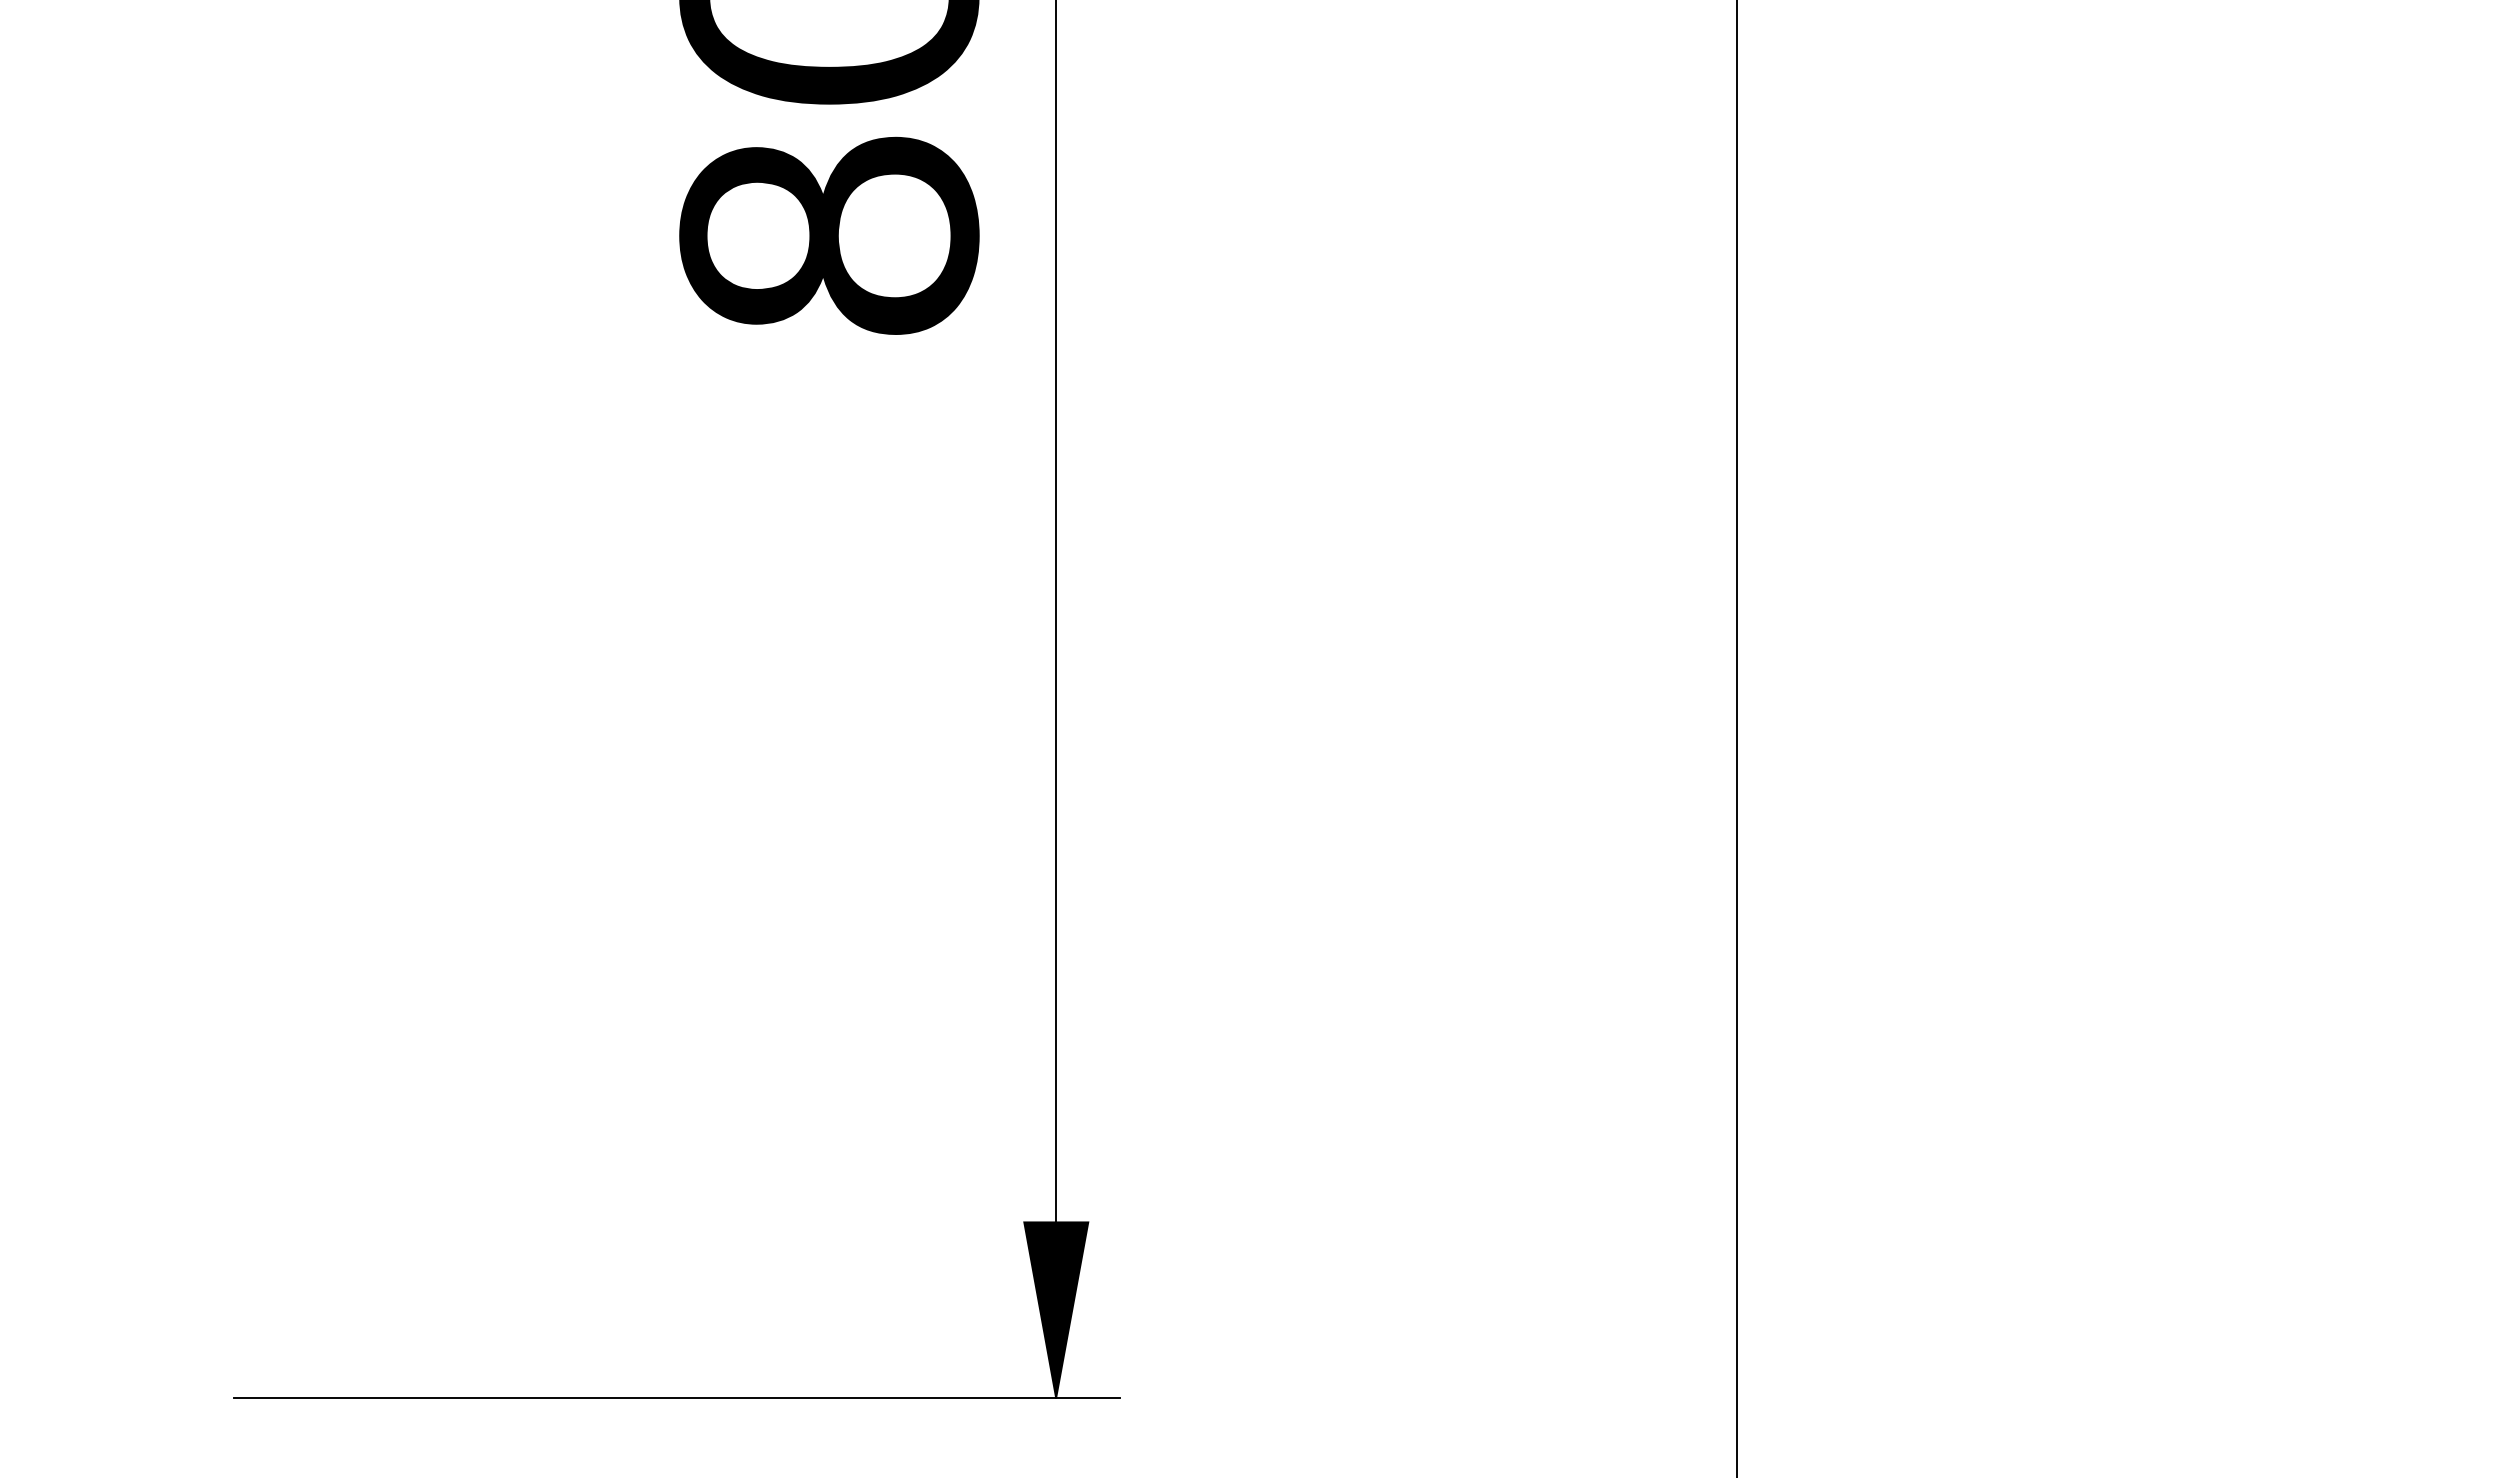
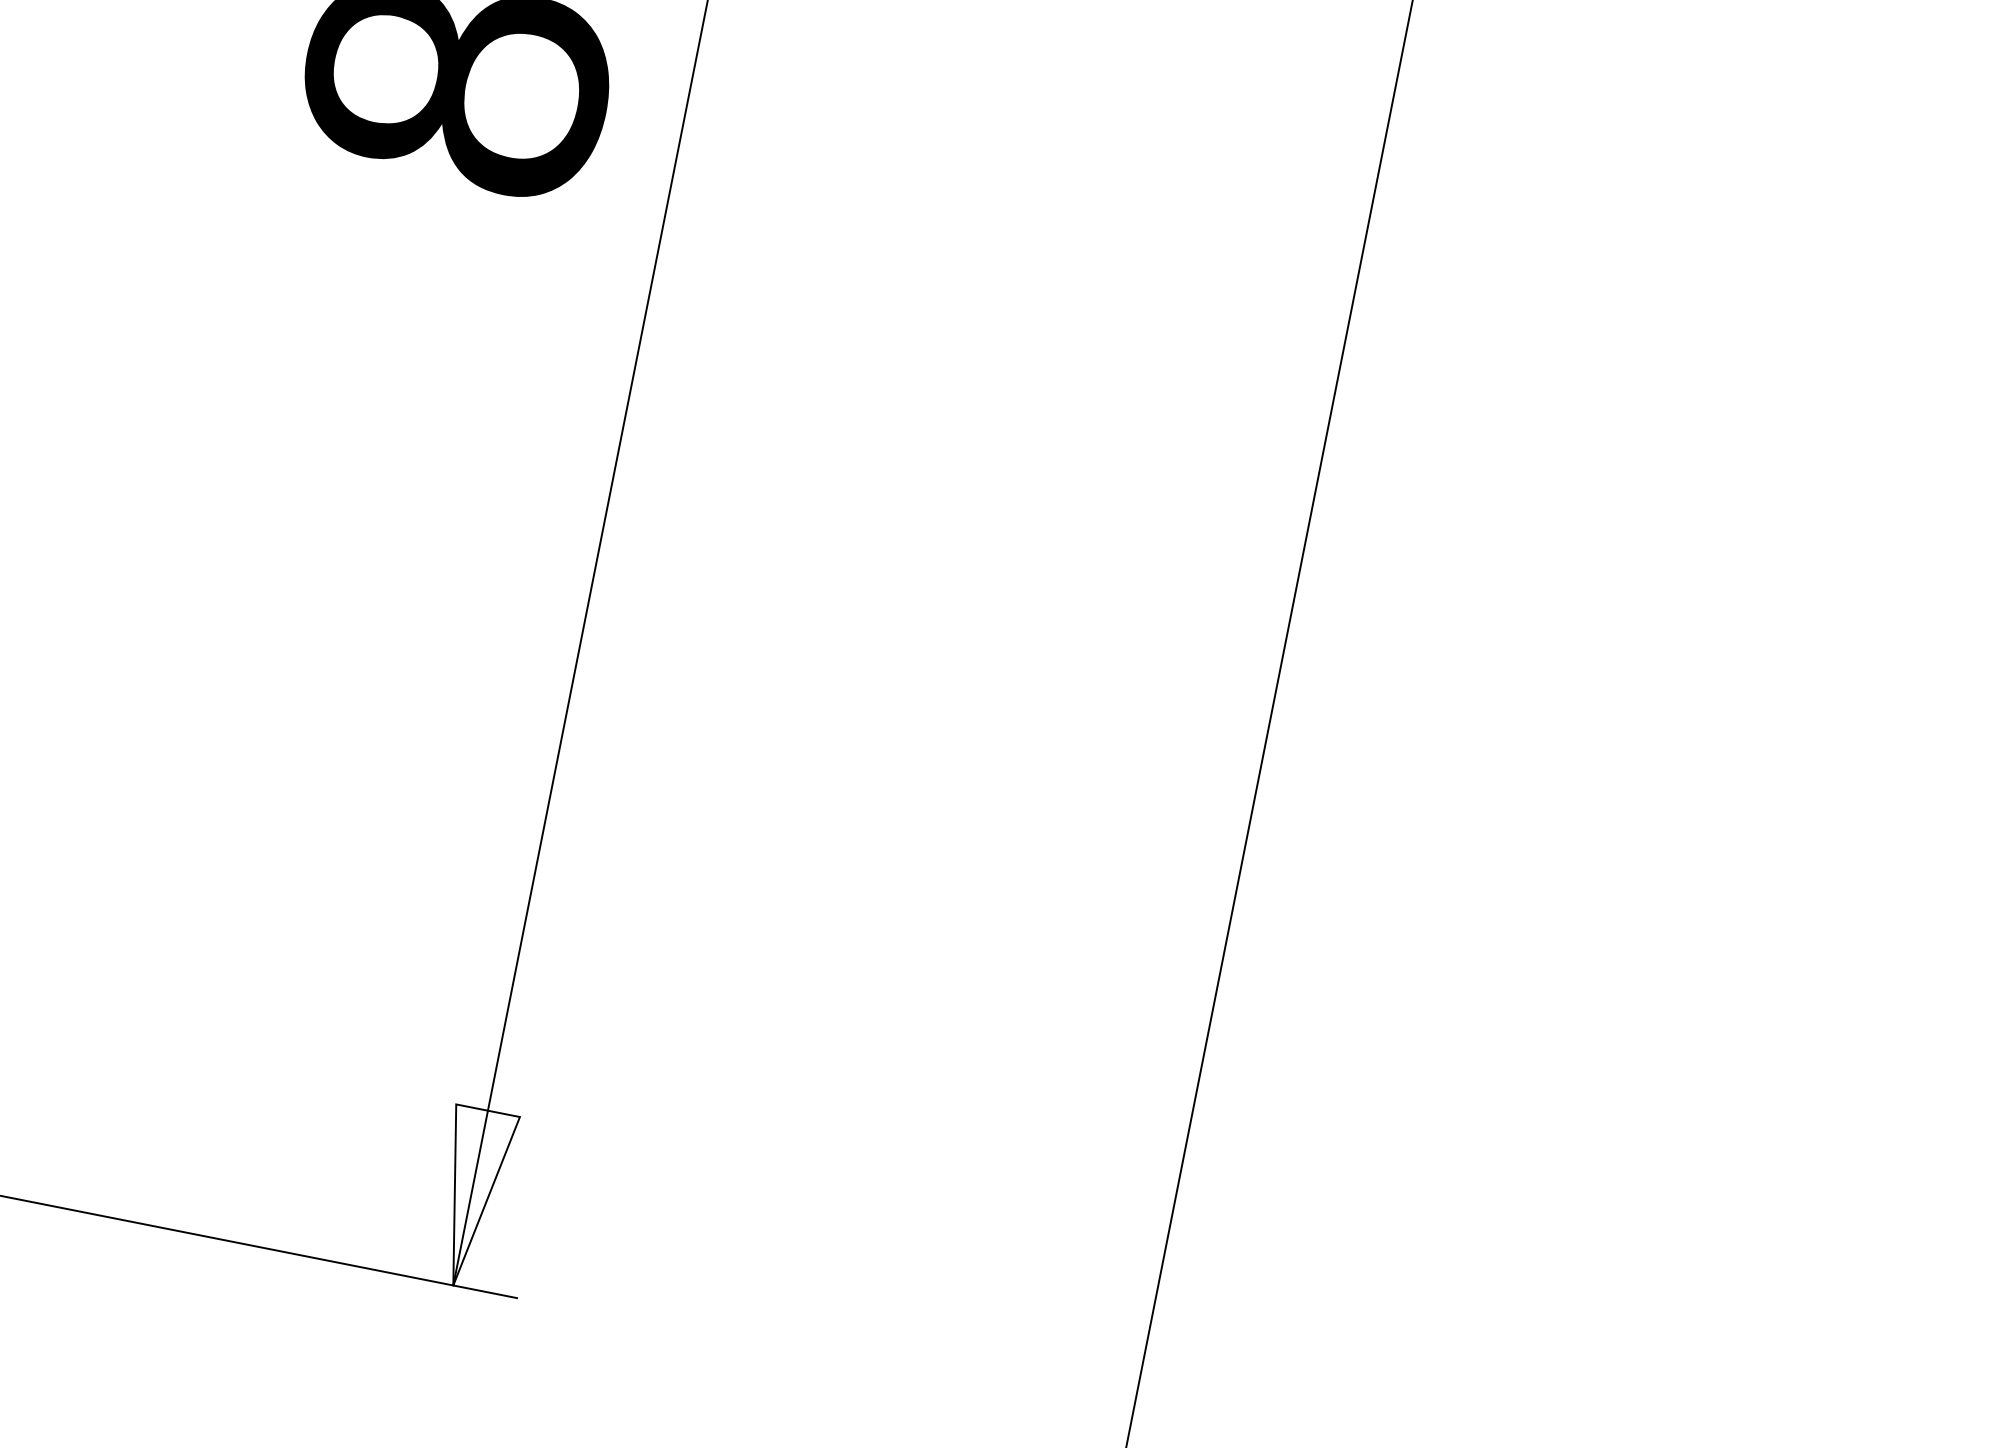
fill: (1056, 1309) -> (471, 1197), removed

